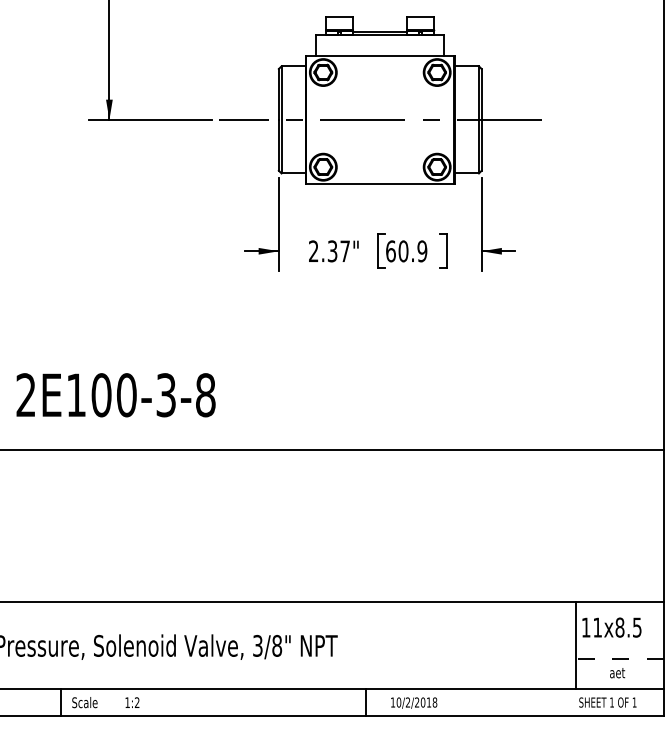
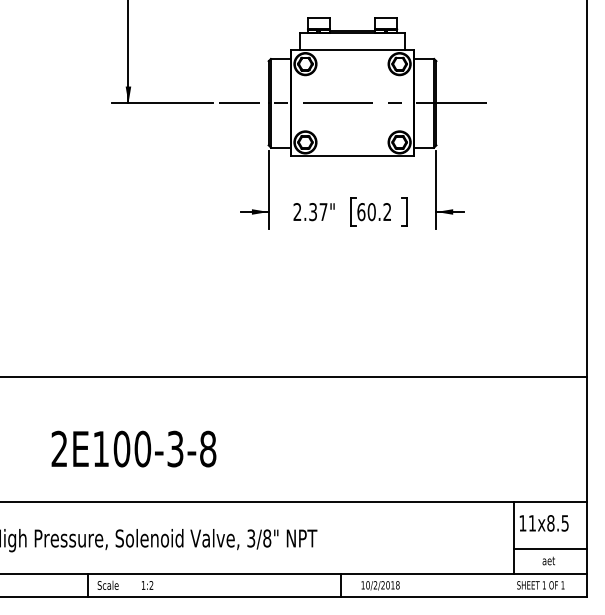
text: (422, 251) -> (387, 212), 60.9 -> 60.2
text: (115, 394) -> (133, 448), moved
line: (619, 659) -> (550, 549), dashed -> solid

